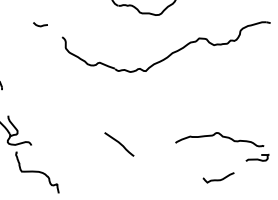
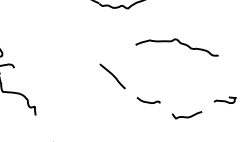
curve: (221, 136) -> (179, 43), moved
curve: (119, 144) -> (112, 76), moved
curve: (176, 167) -> (148, 101), added

